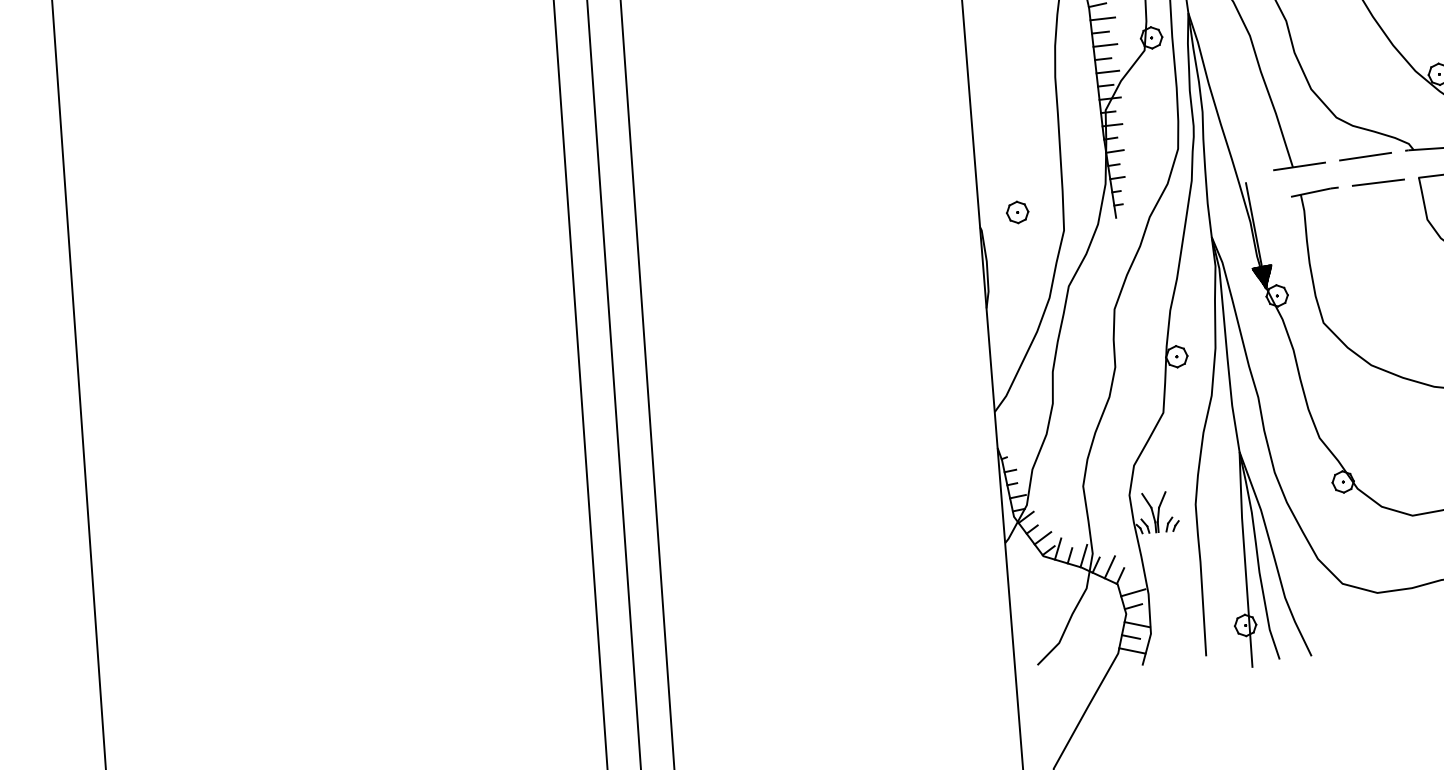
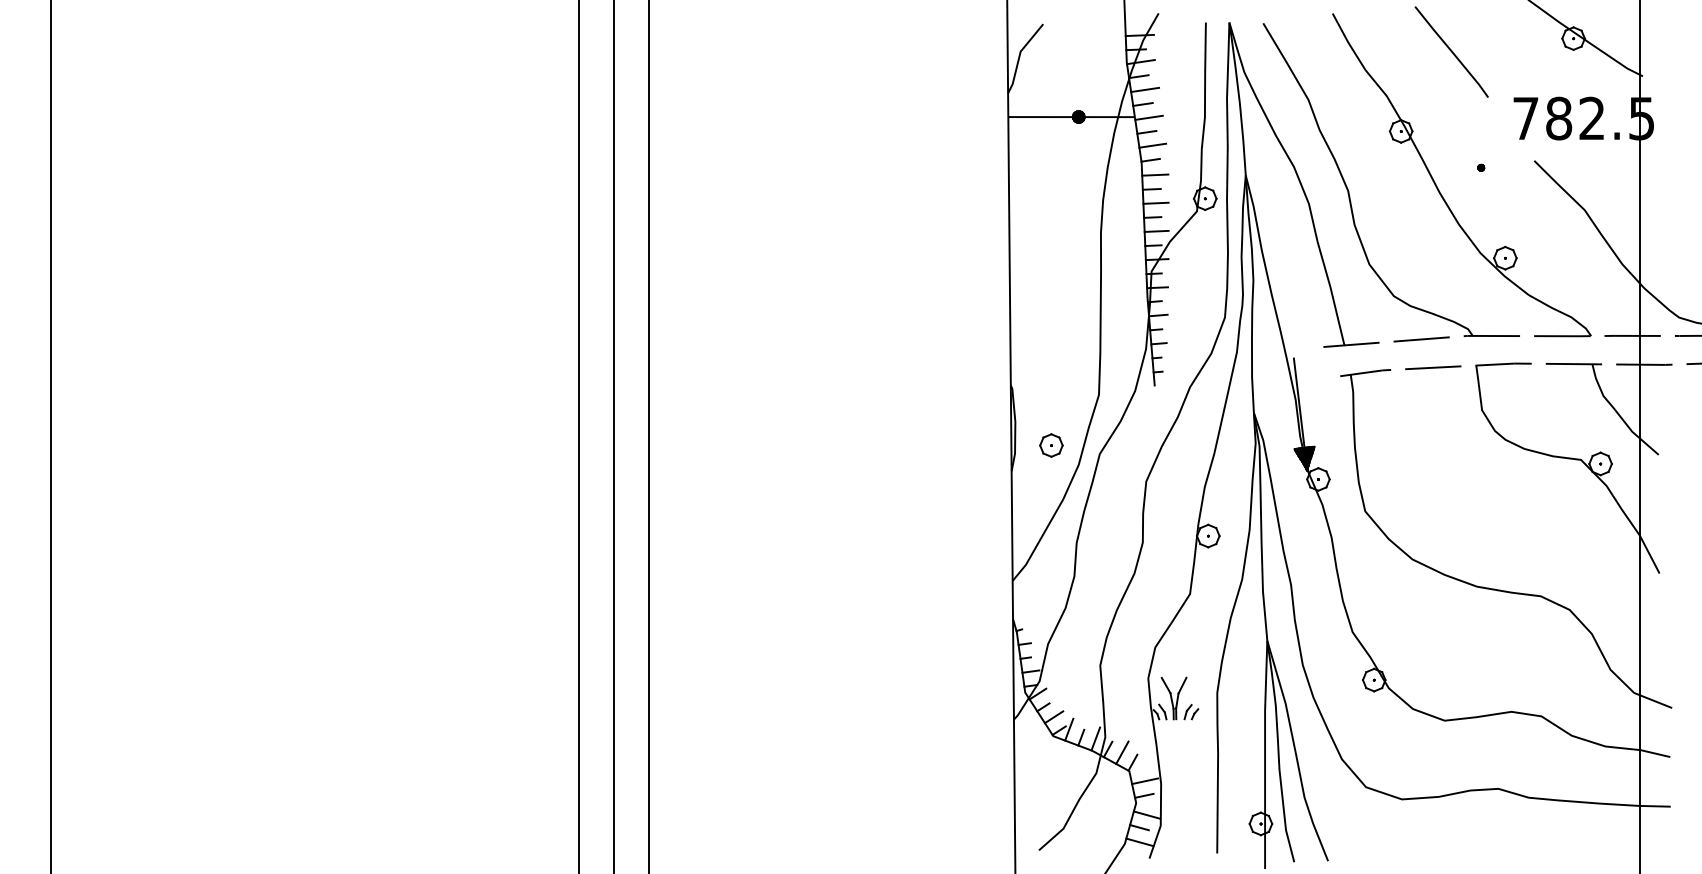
part: (1017, 212) -> (1051, 445), moved

